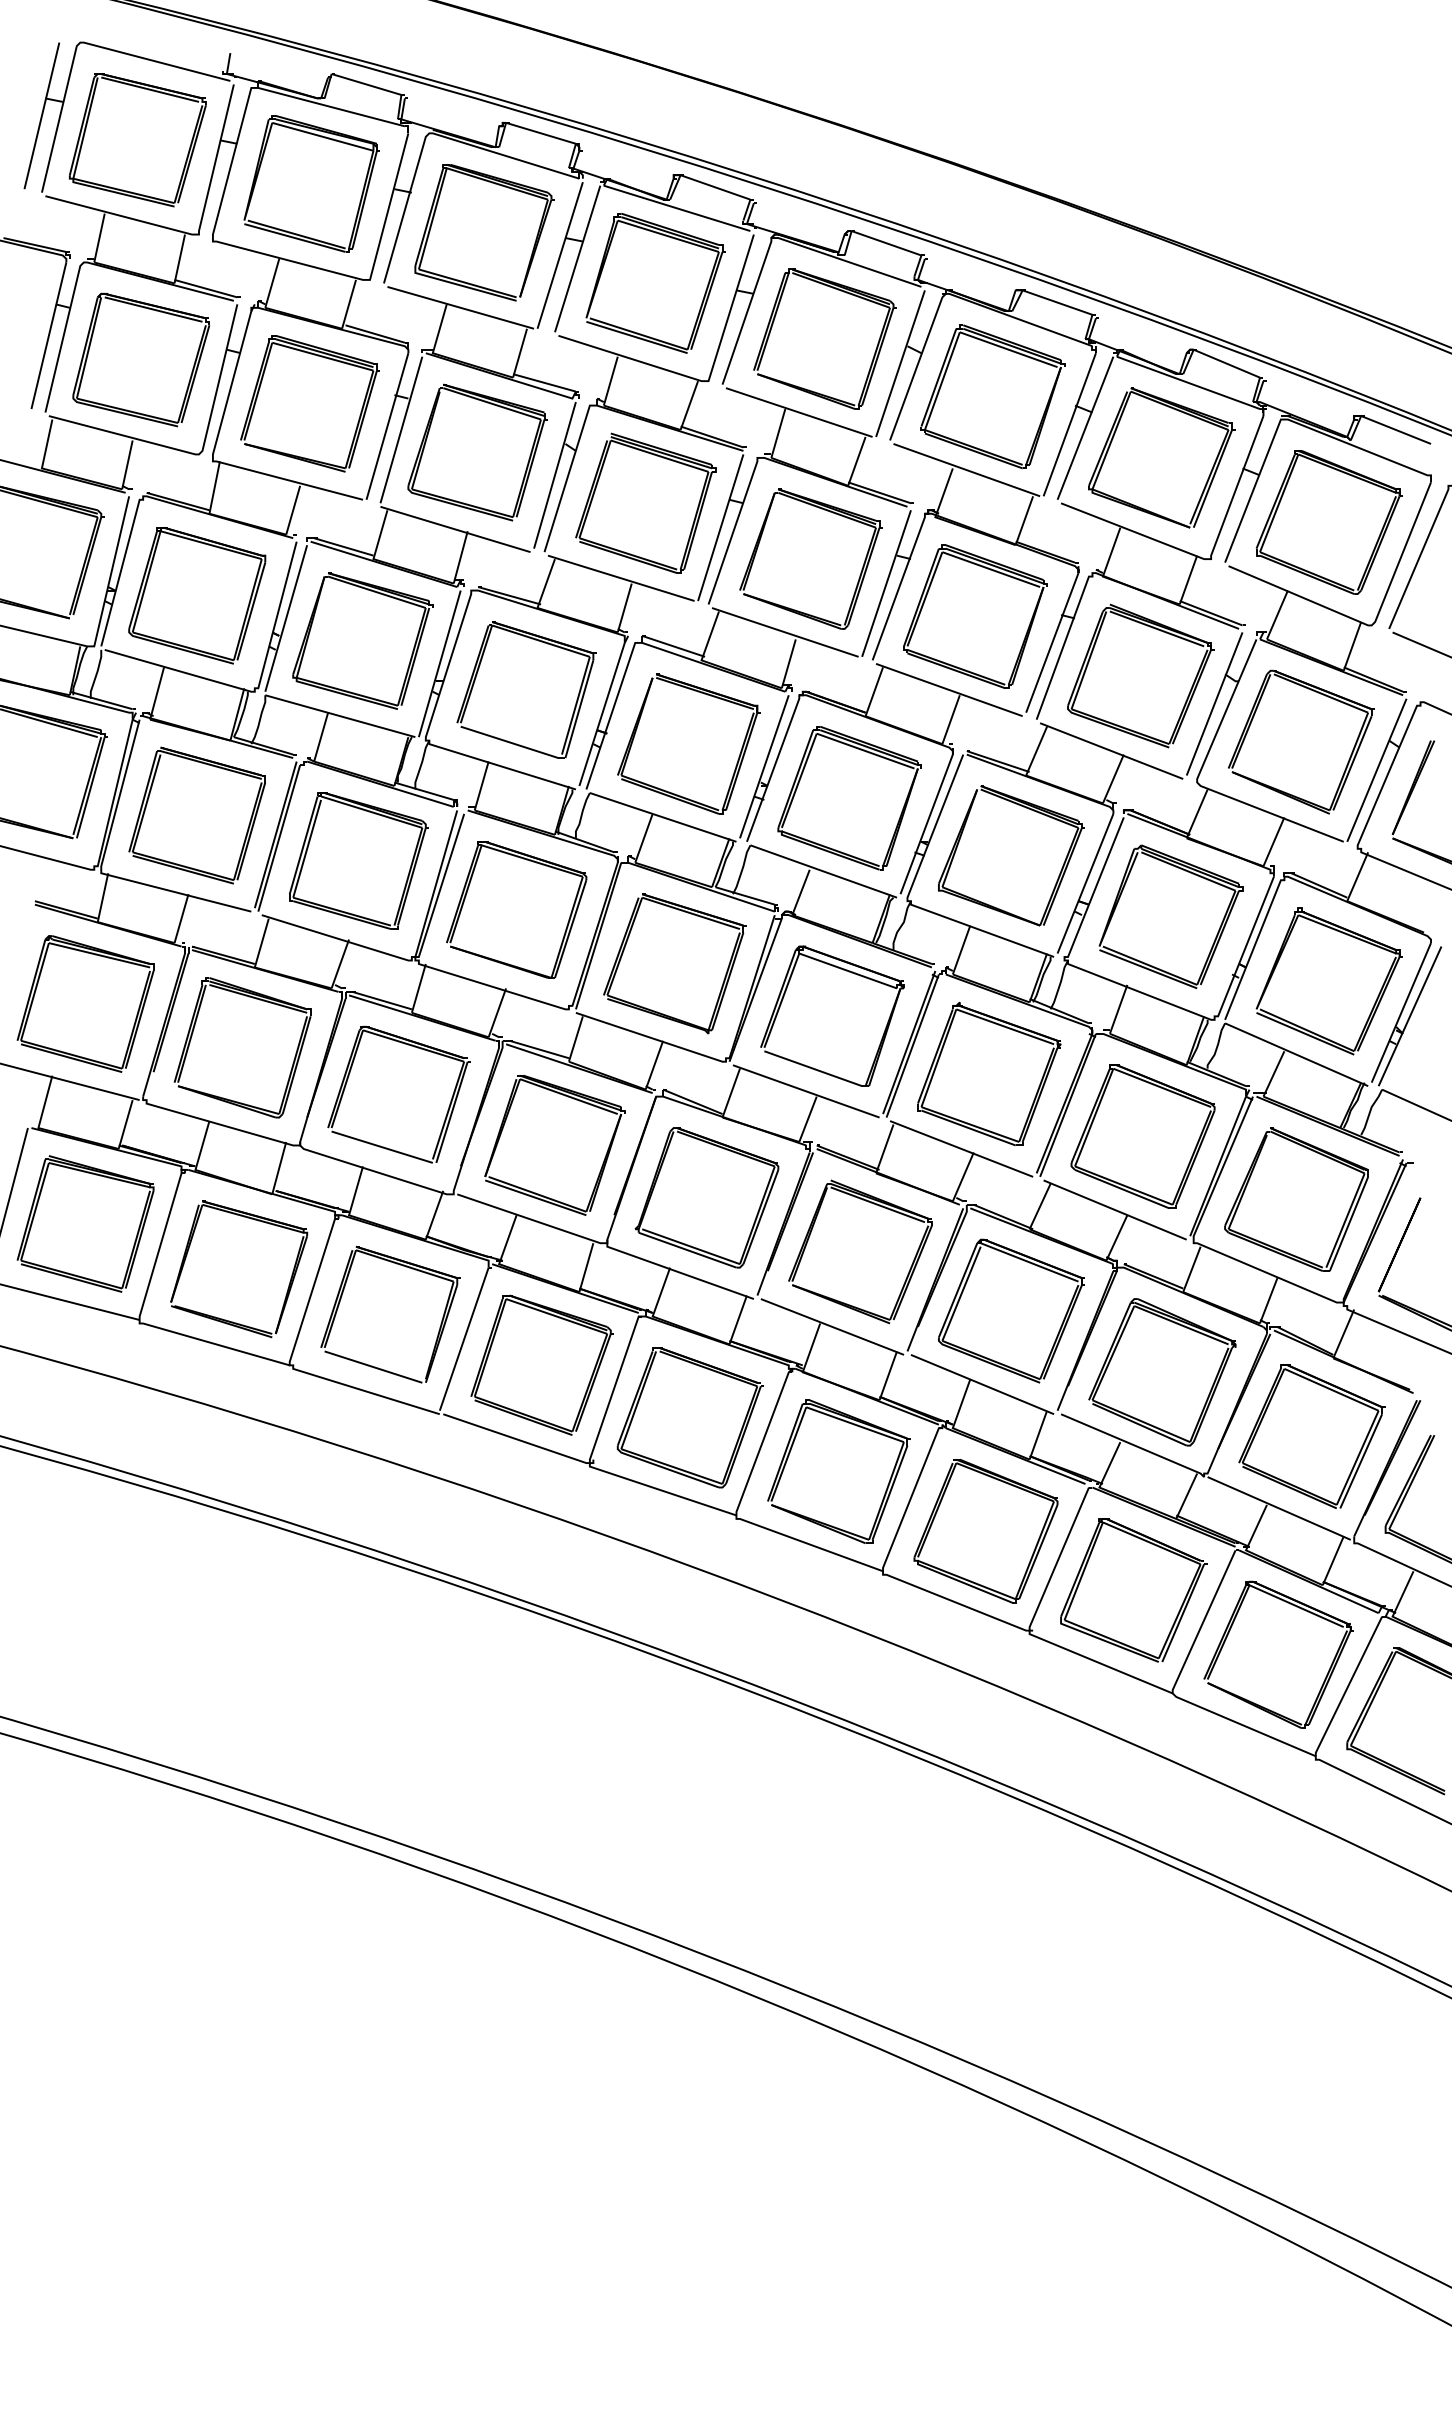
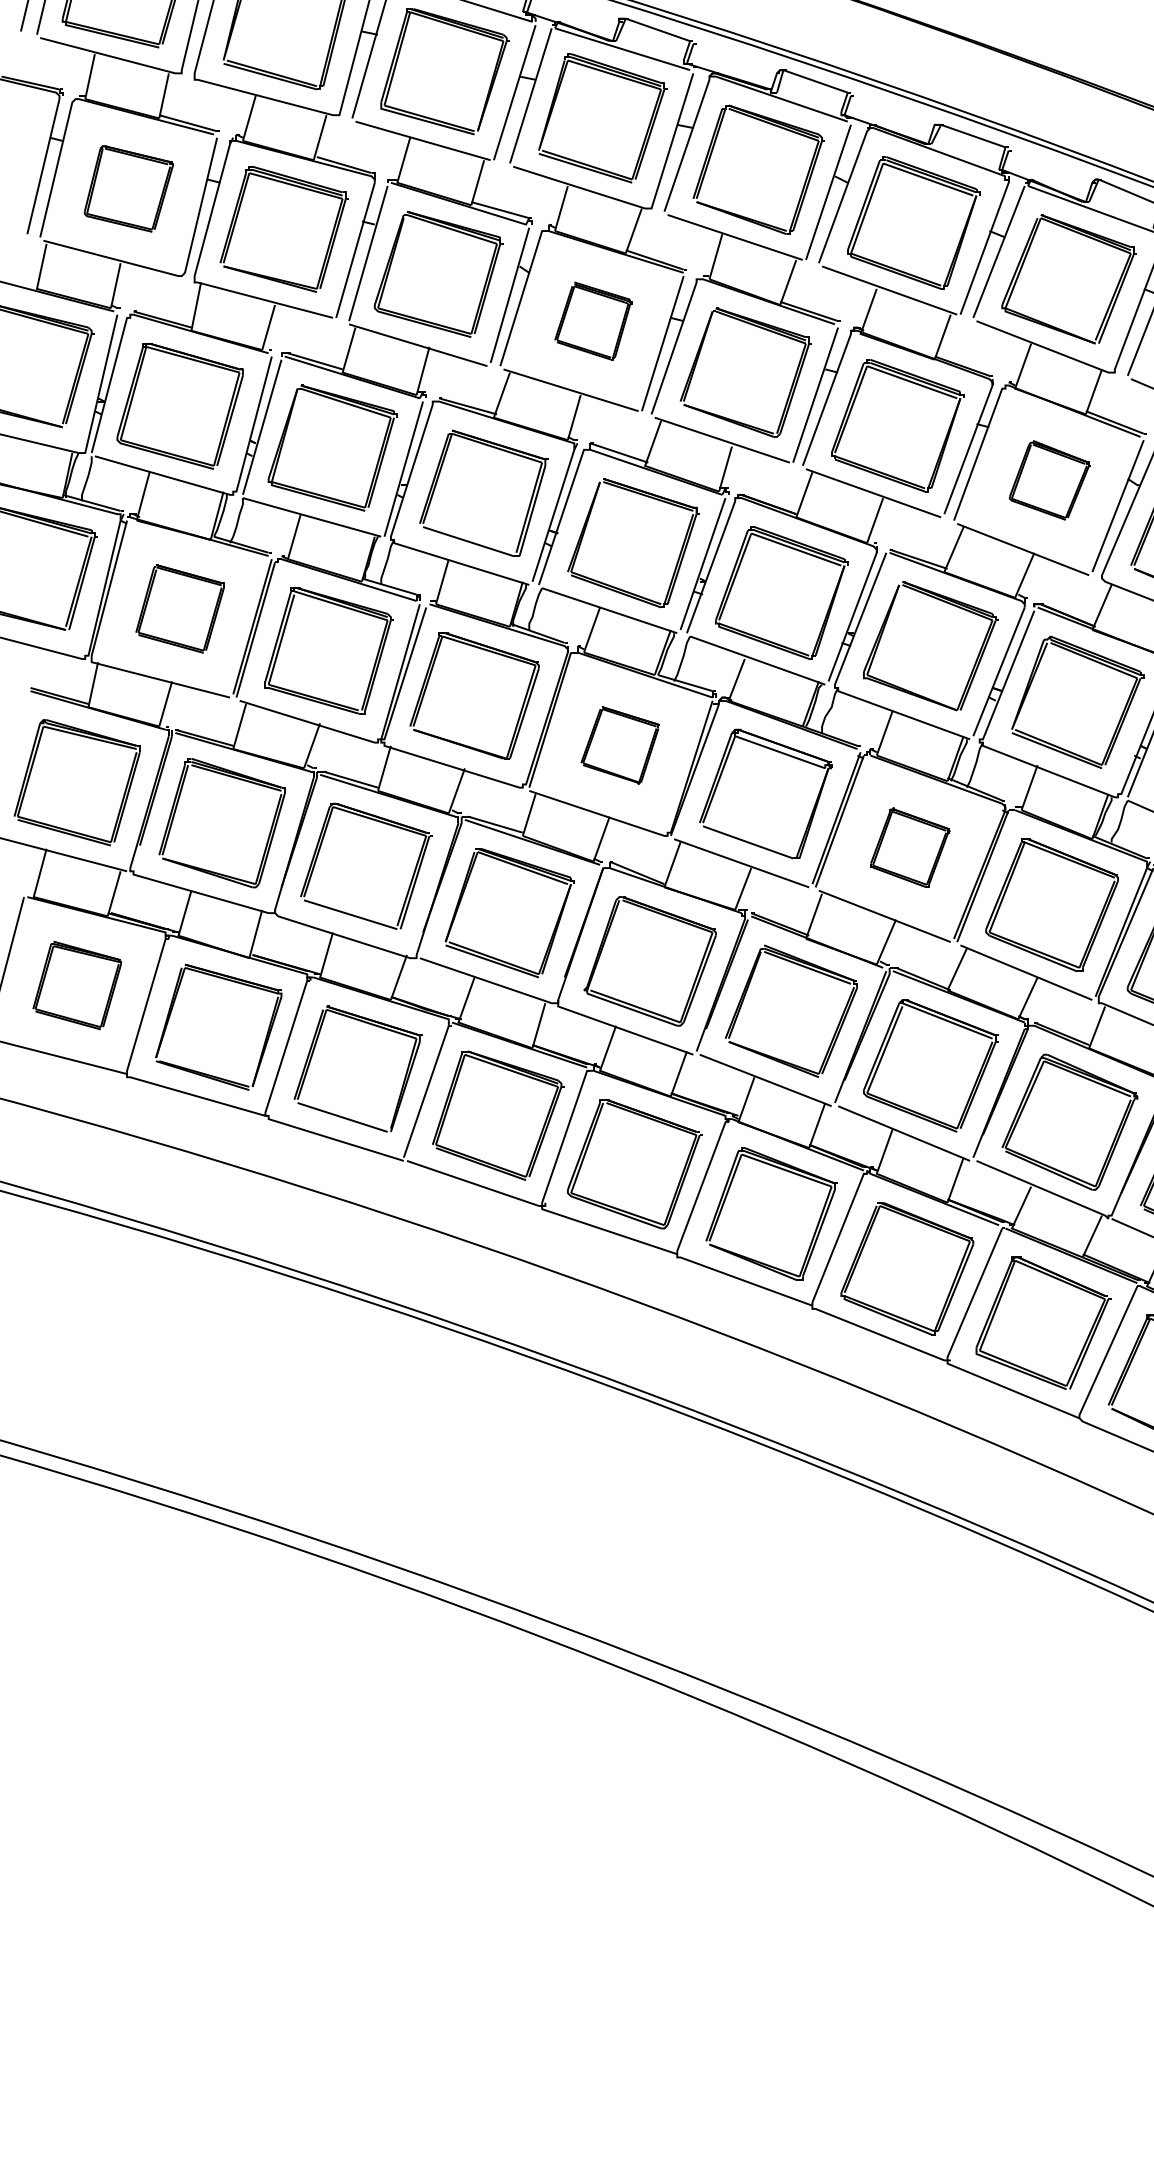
part: (141, 359) -> (128, 188), size x0.7
part: (645, 502) -> (593, 320), size x0.6
part: (1140, 675) -> (1049, 479), size x0.6
part: (196, 815) -> (179, 608), size x0.7
part: (674, 963) -> (620, 745), size x0.6
part: (989, 1073) -> (910, 846), size x0.6
part: (85, 1223) -> (77, 985), size x0.7

